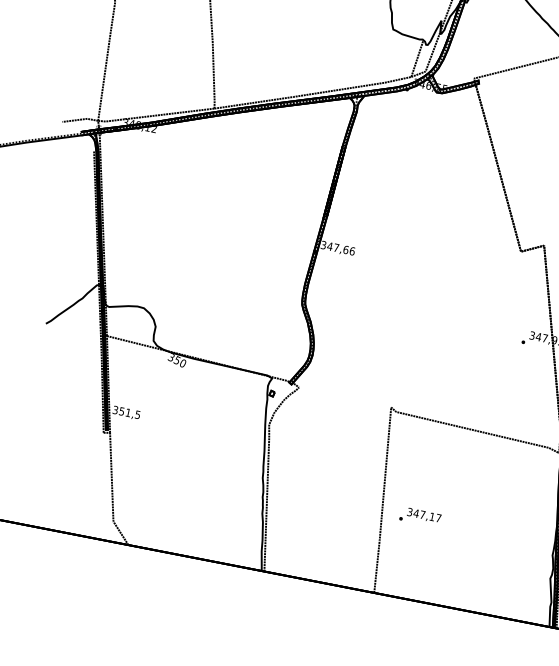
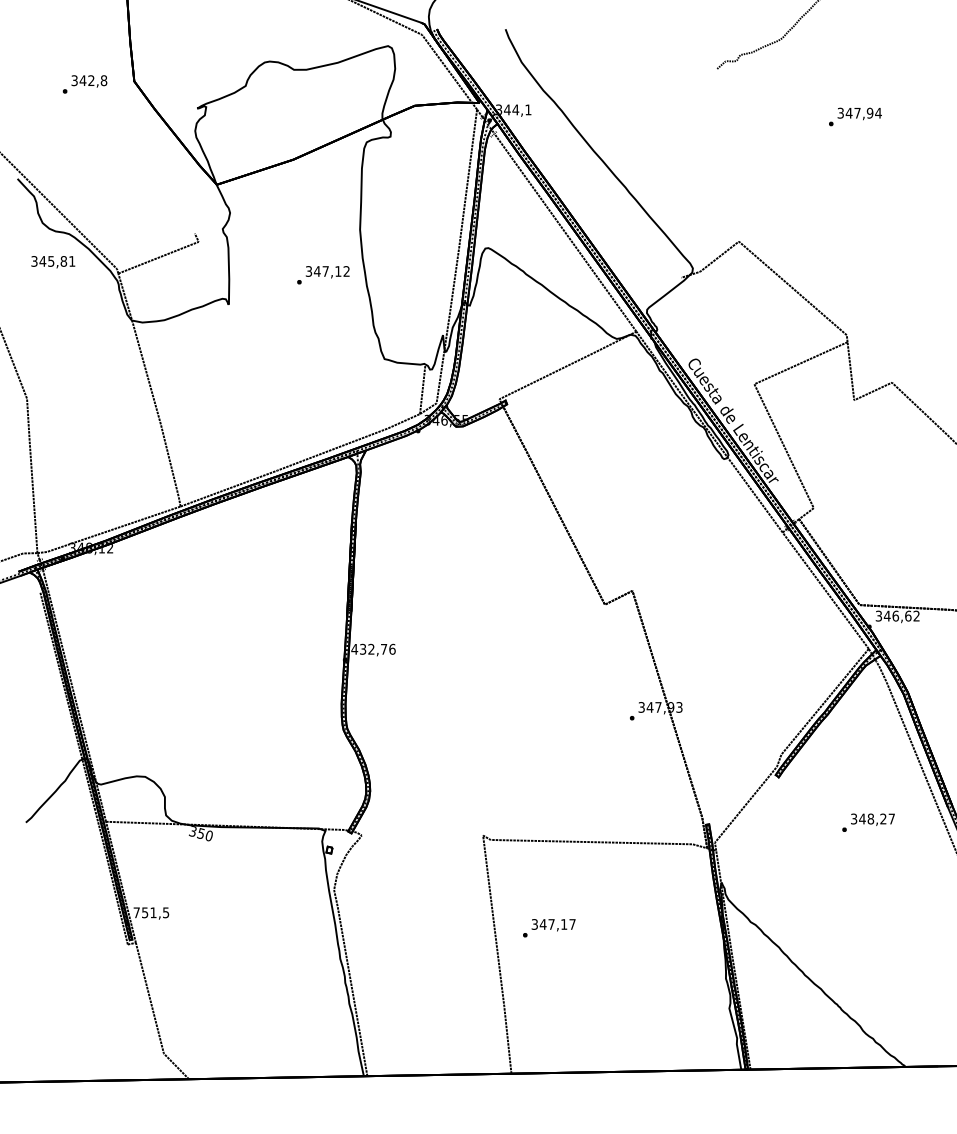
text: (335, 246) -> (369, 648), 347,66 -> 432,76
text: (115, 409) -> (136, 912), 351,5 -> 751,5
text: (420, 517) -> (549, 928), moved

